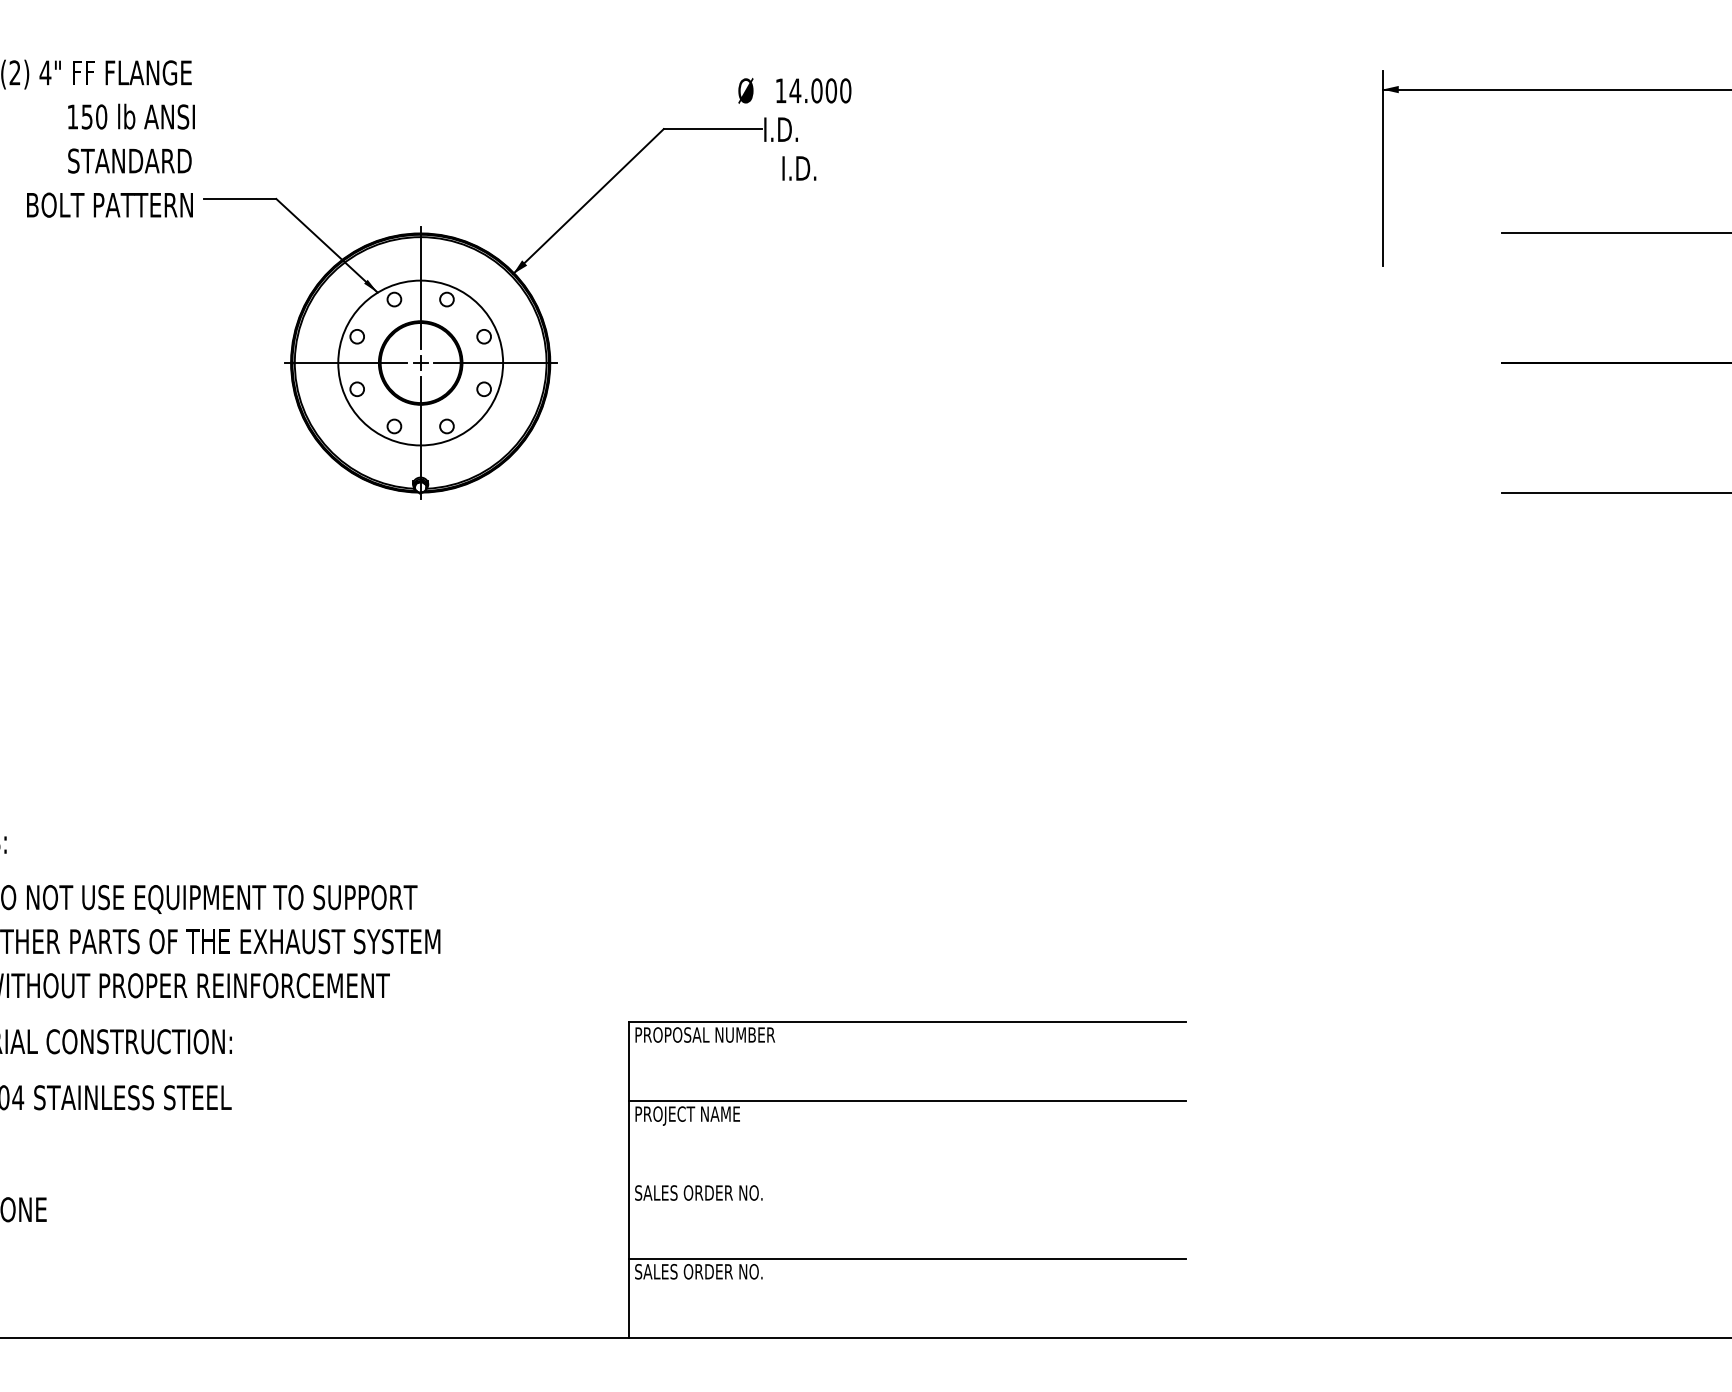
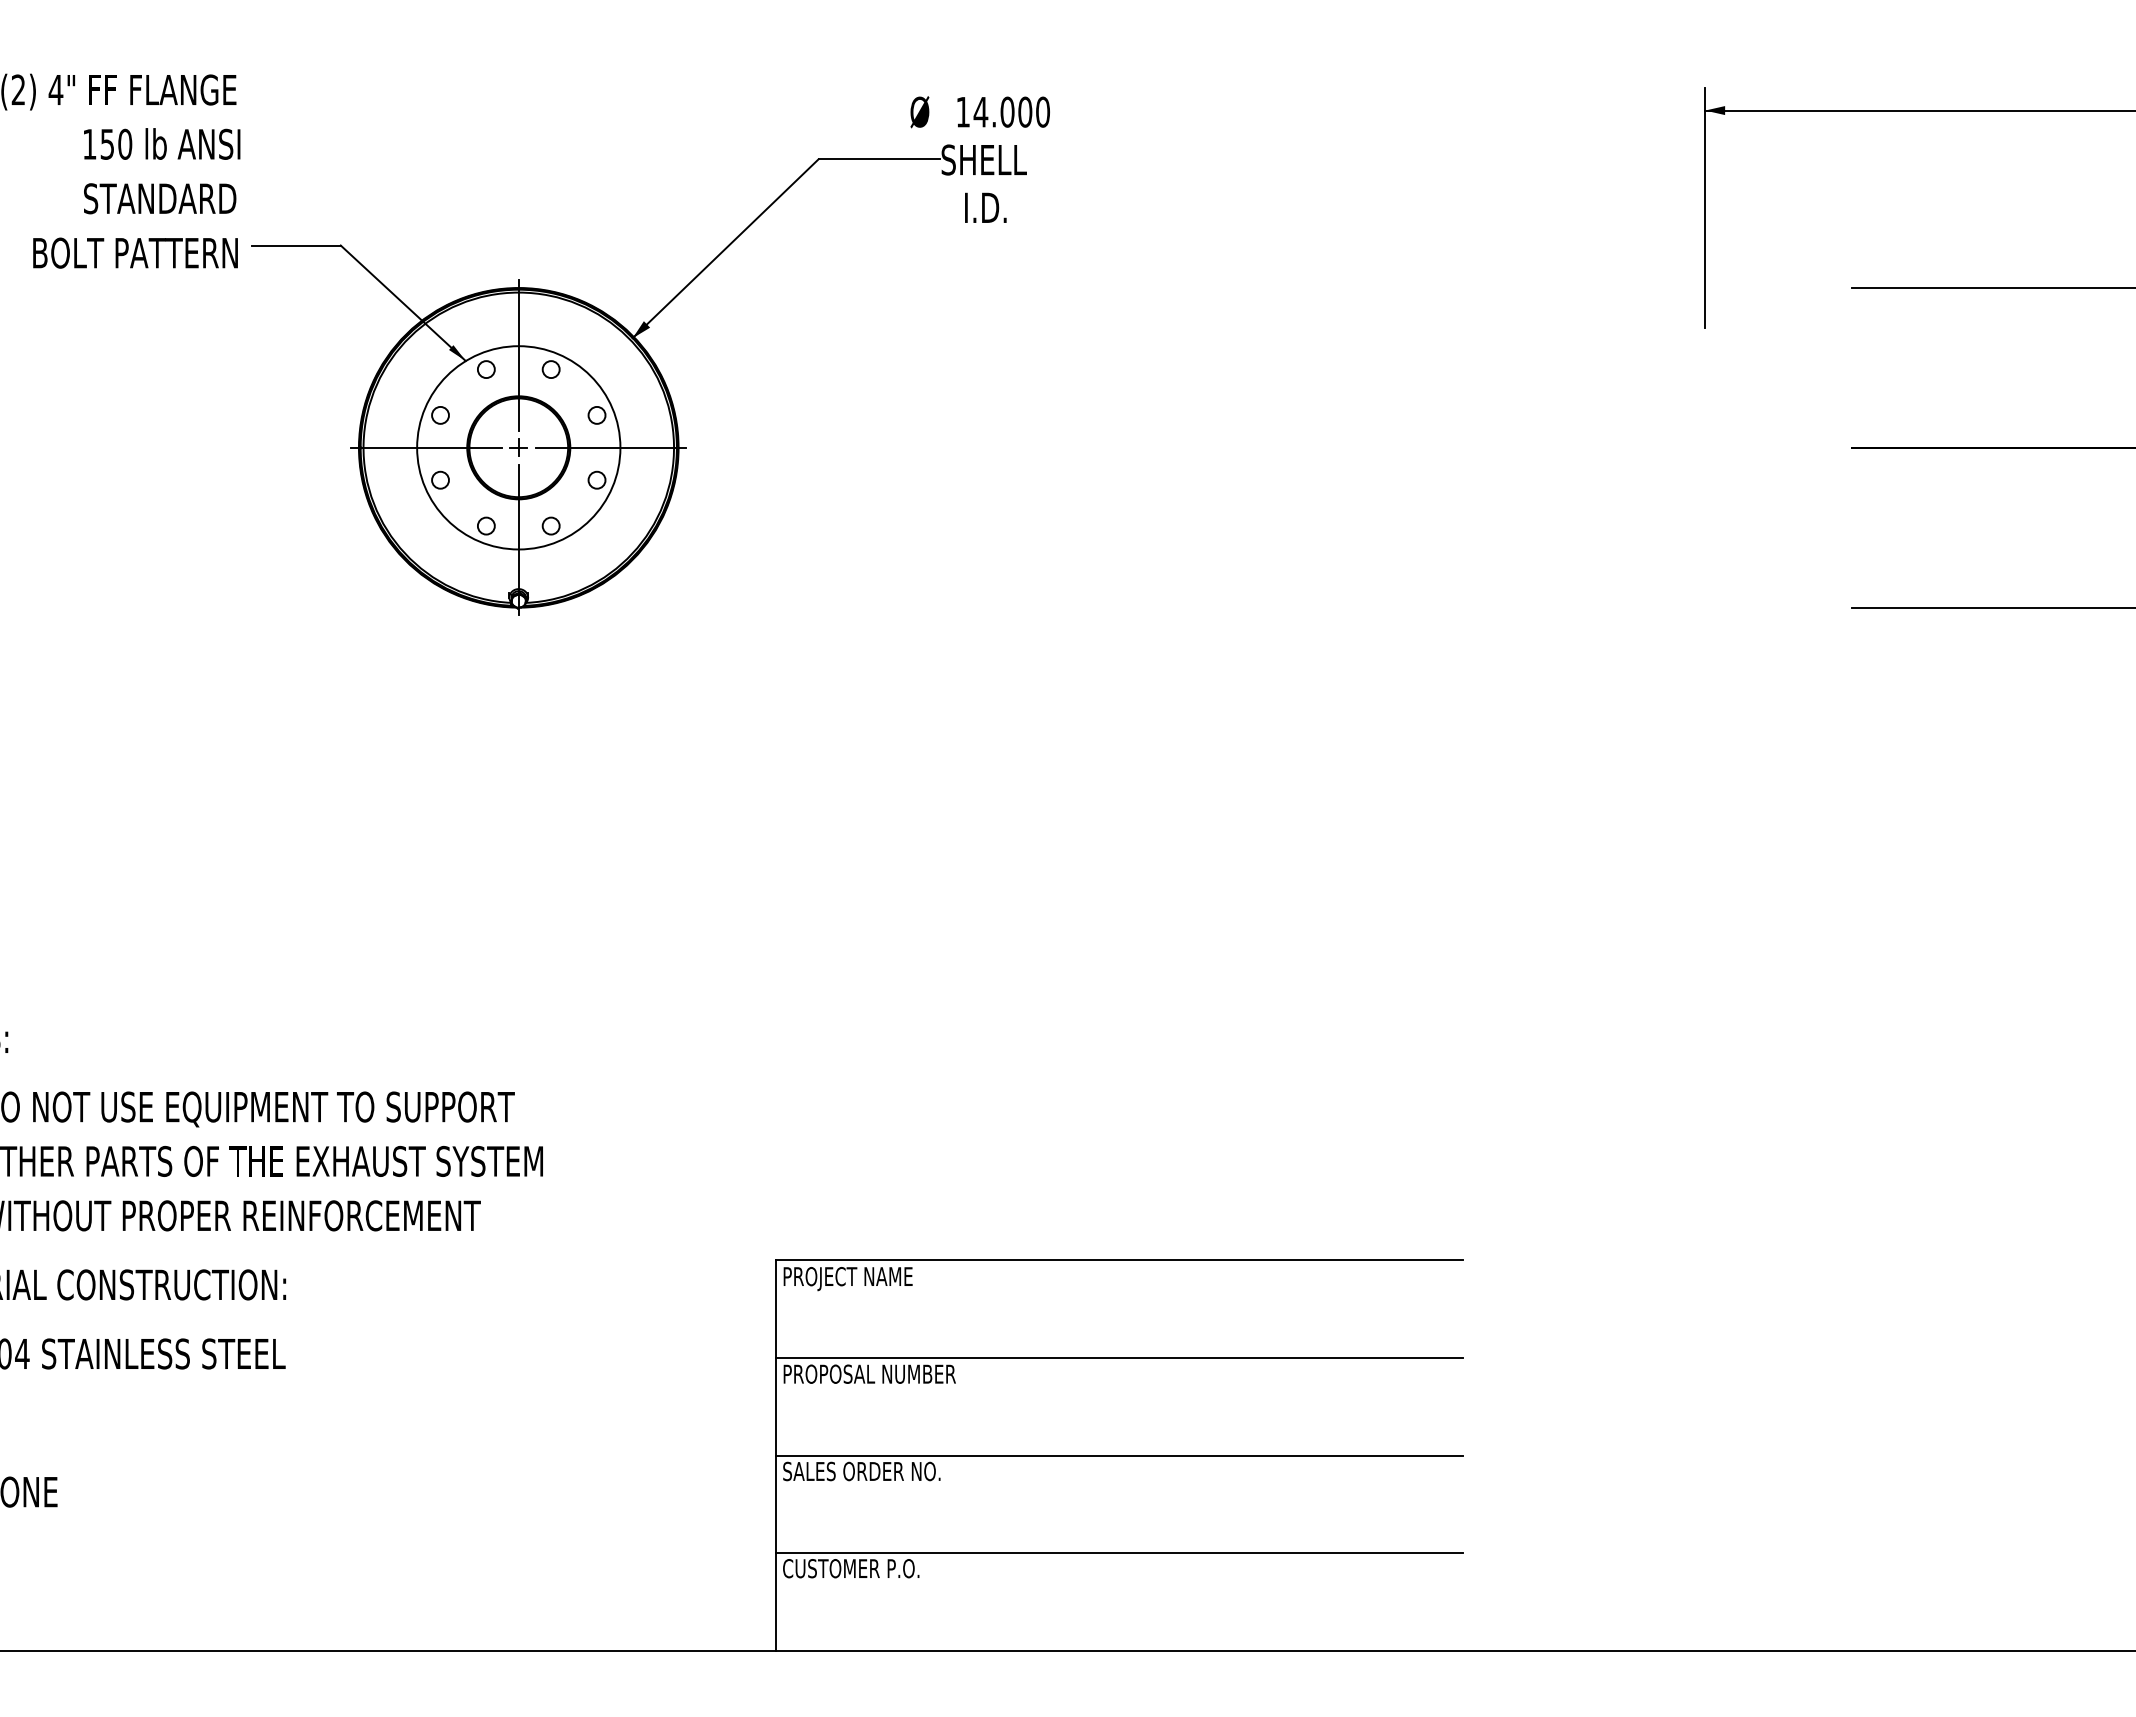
text: (797, 129) -> (983, 159), I.D. -> SHELL
text: (718, 1037) -> (886, 1279), PROPOSAL NUMBER -> PROJECT NAME
text: (718, 1115) -> (886, 1376), PROJECT NAME -> PROPOSAL NUMBER
line: (906, 1180) -> (1118, 1455), added
text: (698, 1271) -> (861, 1568), SALES ORDER NO. -> CUSTOMER P.O.

